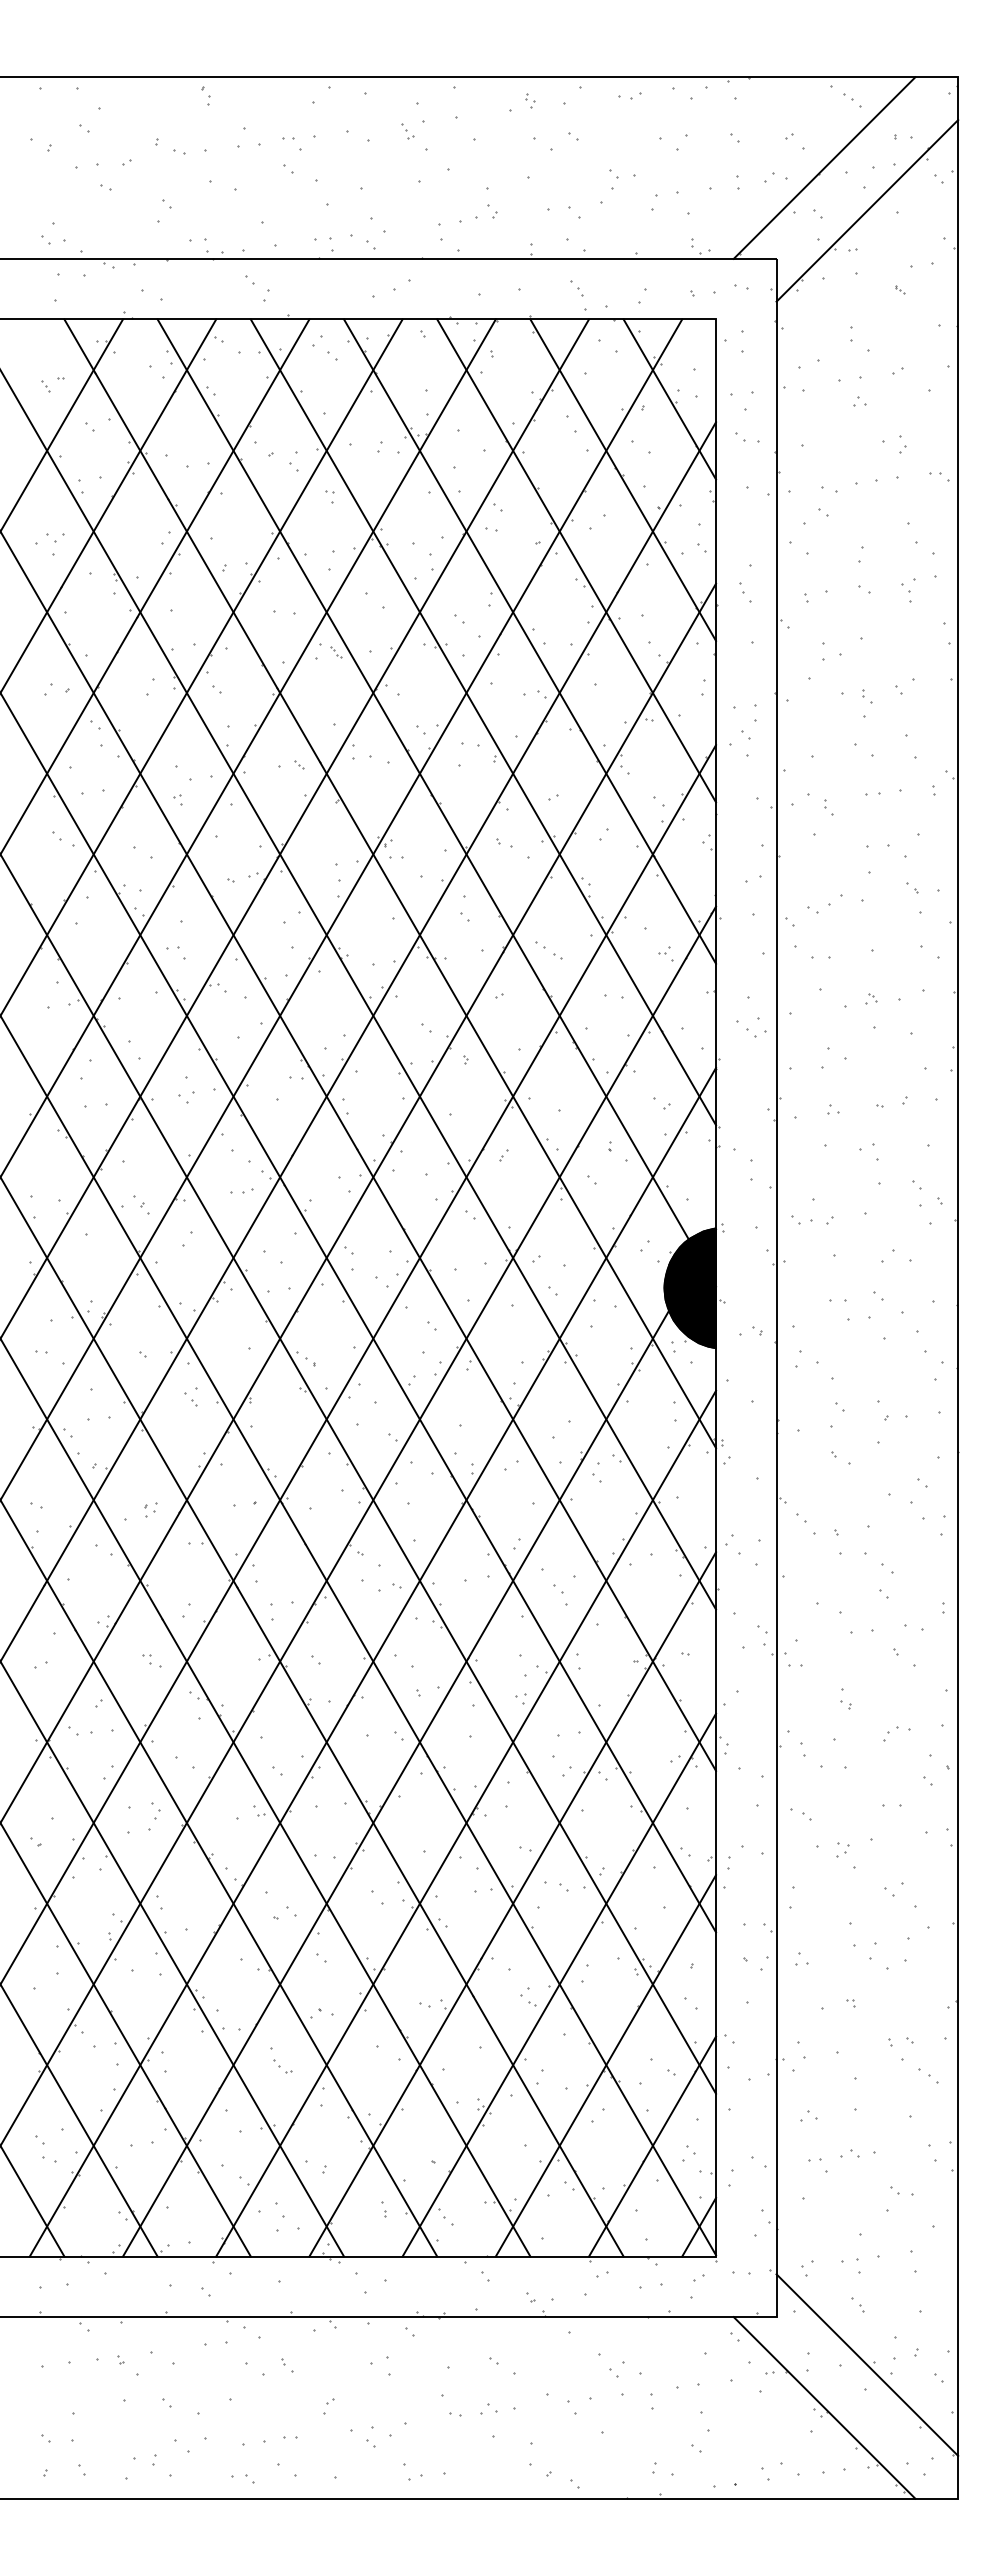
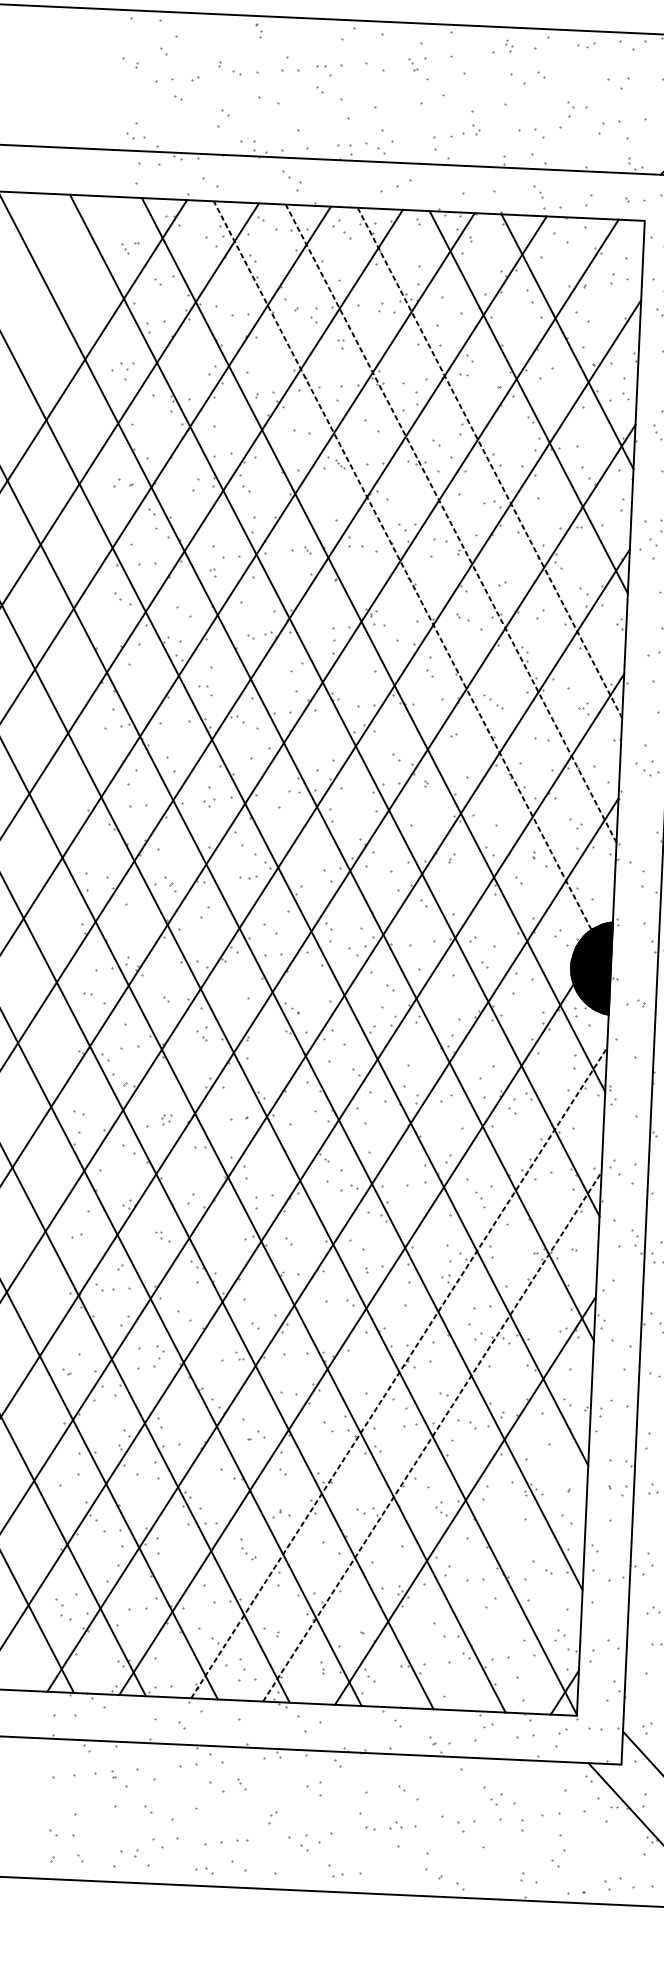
line: (669, 399) -> (606, 281), removed
line: (529, 641) -> (489, 462), solid -> dashed
line: (483, 721) -> (451, 523), solid -> dashed
line: (436, 802) -> (412, 583), solid -> dashed
line: (466, 1823) -> (399, 1372), solid -> dashed
line: (512, 1904) -> (432, 1436), solid -> dashed
line: (605, 2065) -> (498, 1564), removed
line: (652, 2146) -> (531, 1628), removed

